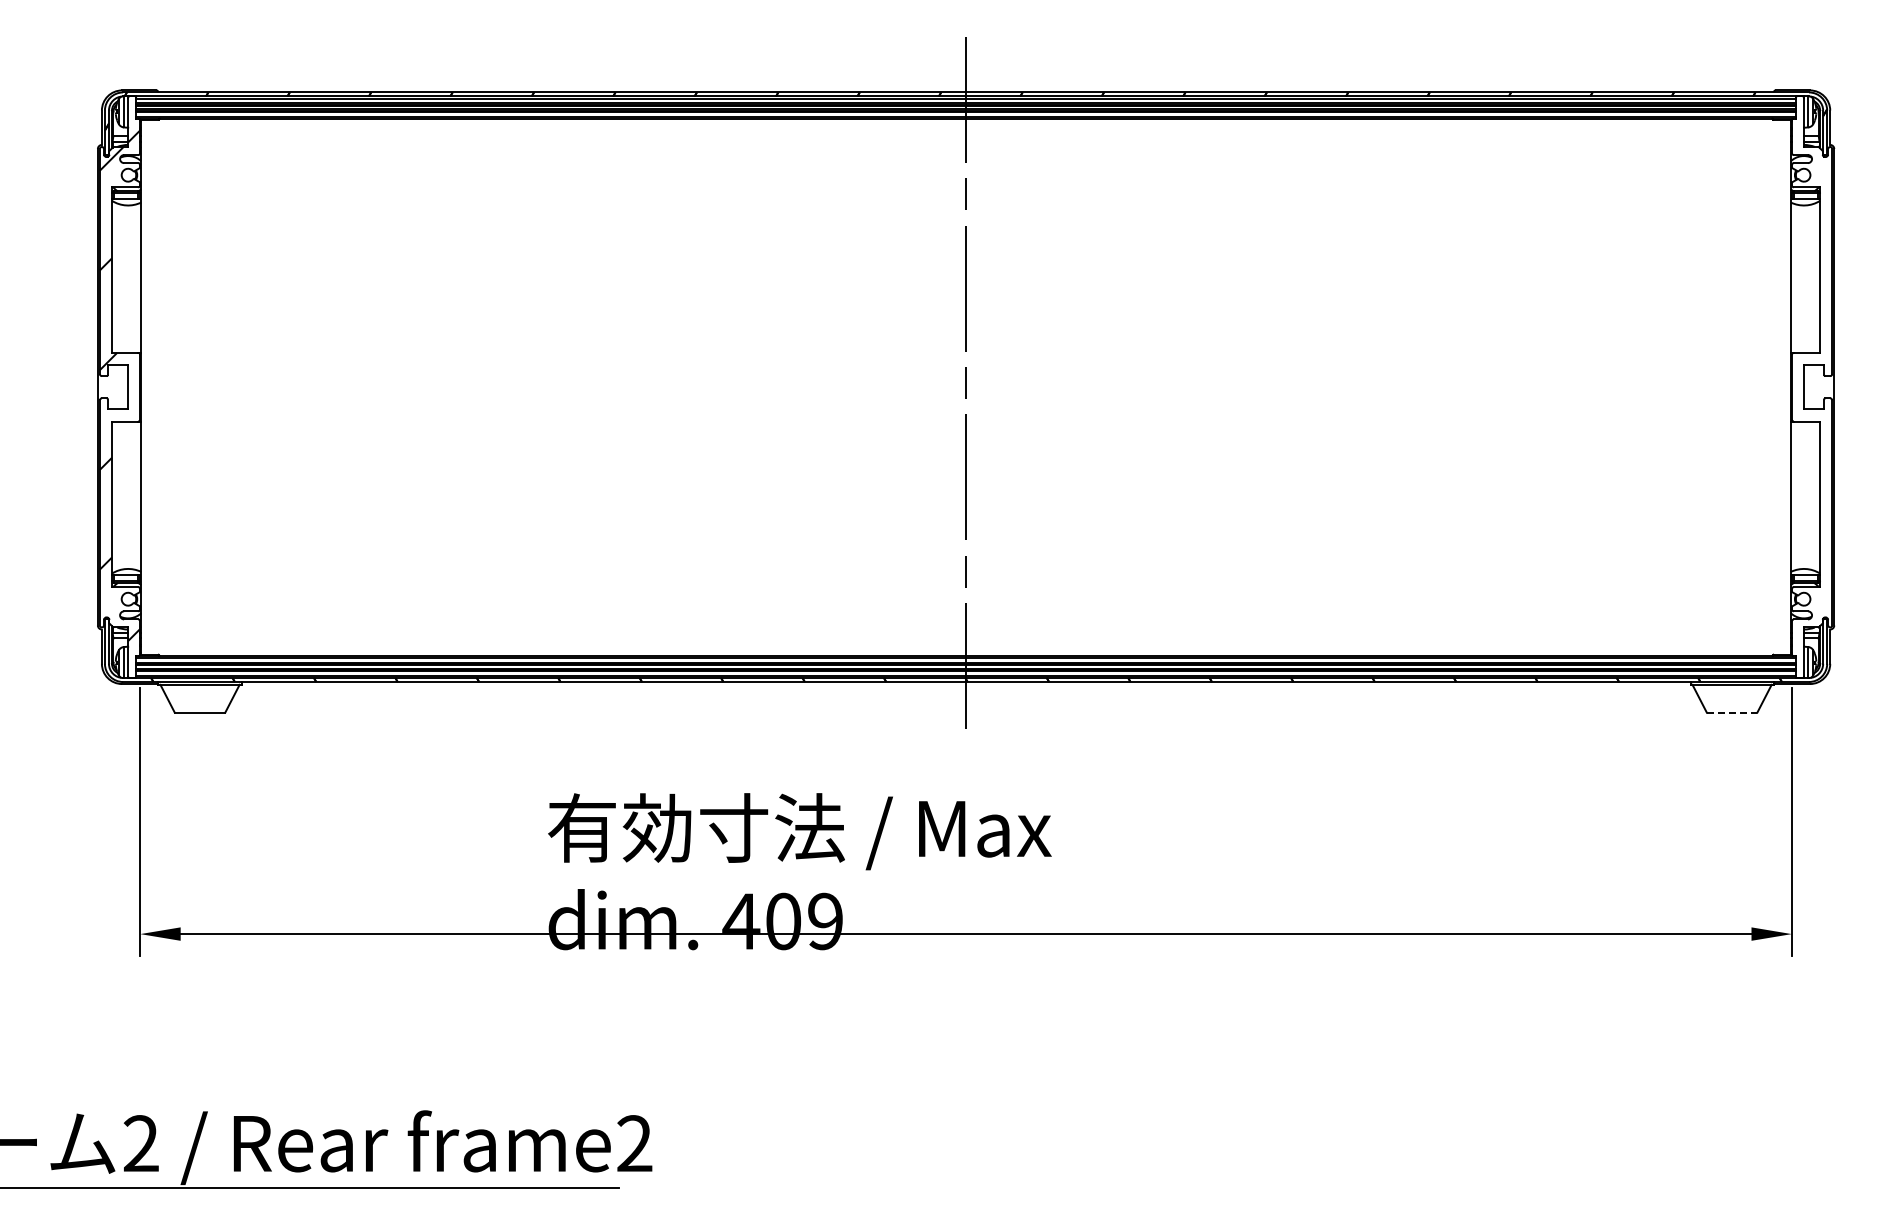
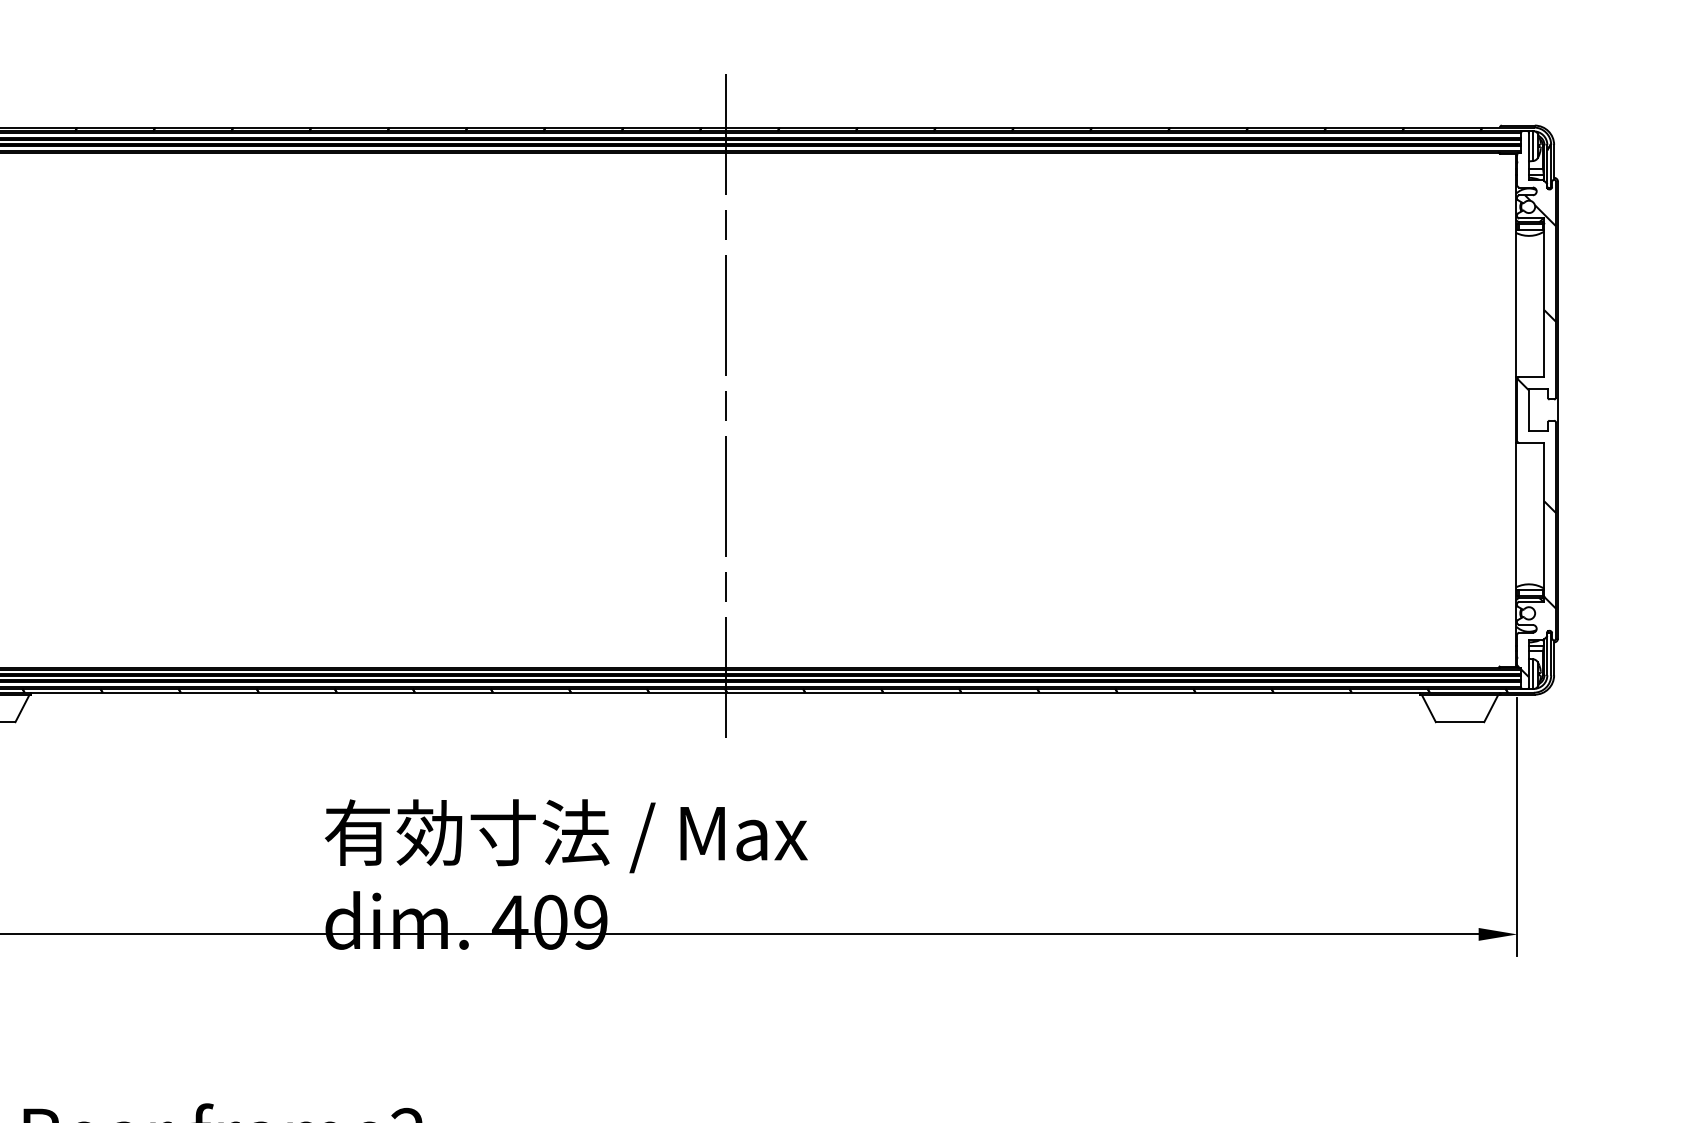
hatch: (1811, 414) -> (1536, 436), added
line: (1732, 712) -> (1460, 721), dashed -> solid

